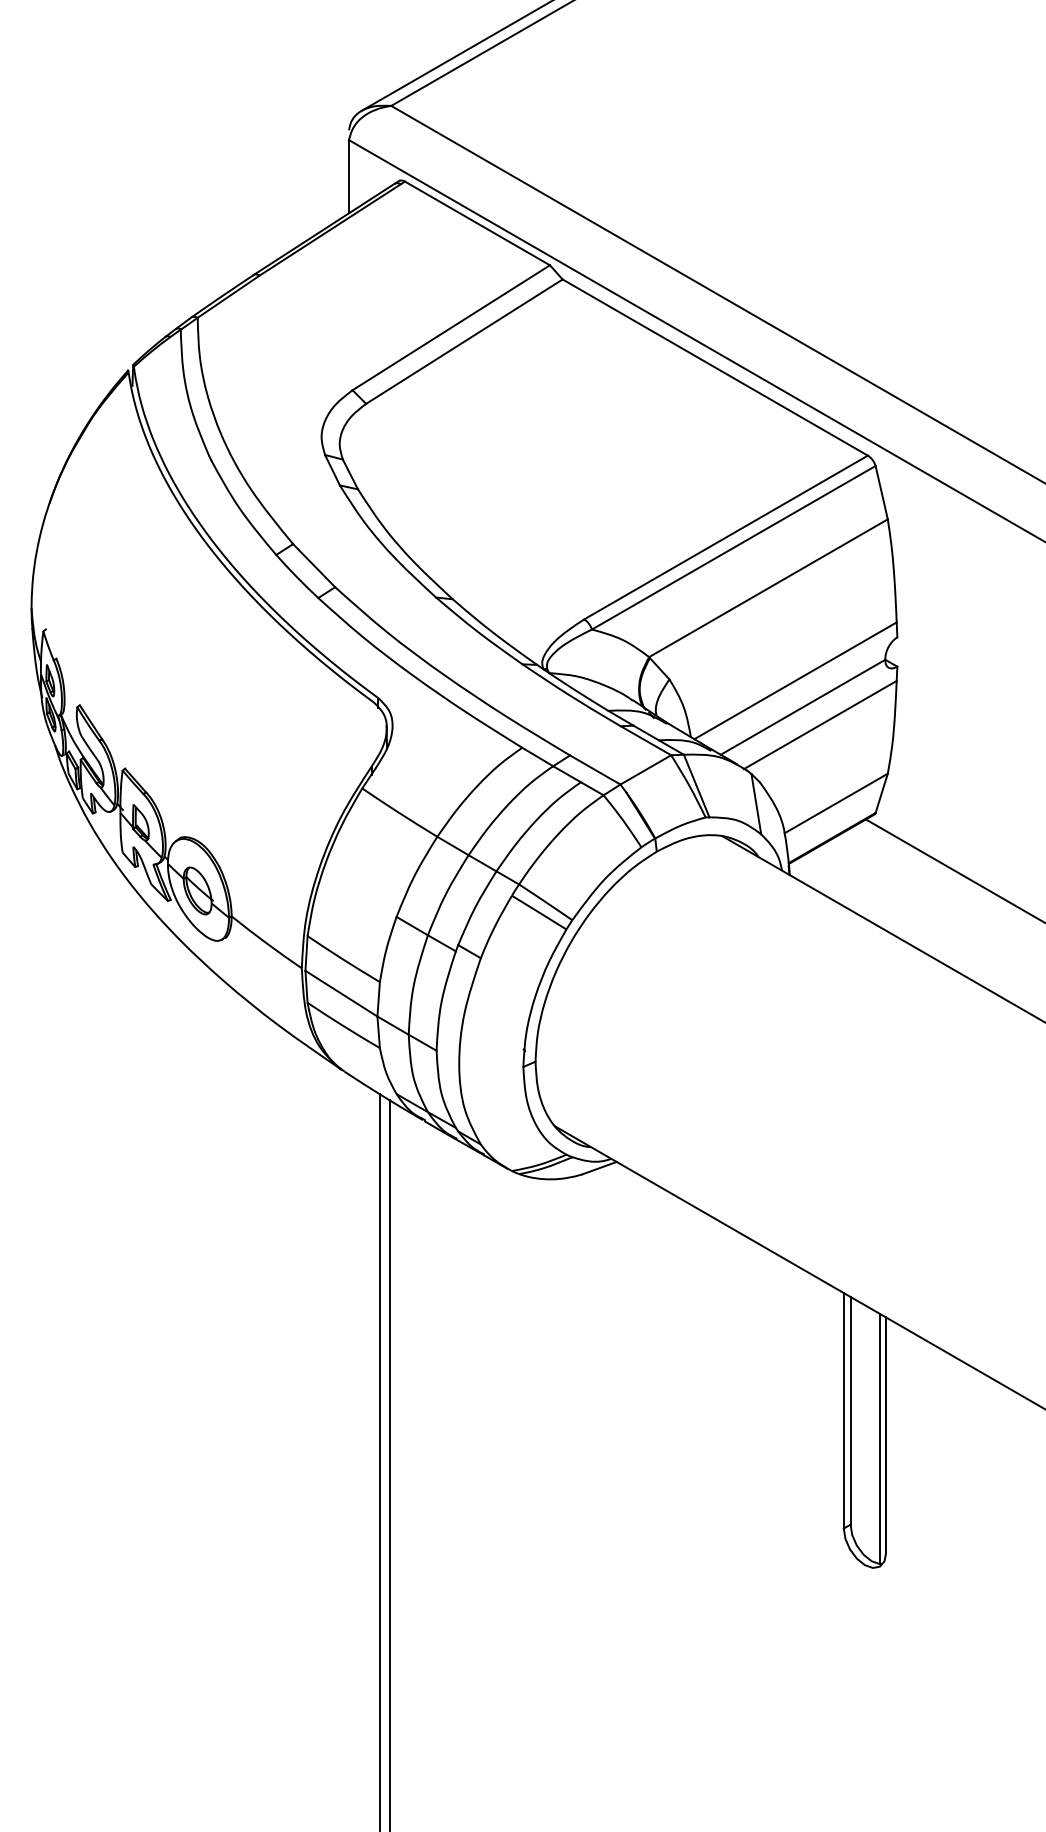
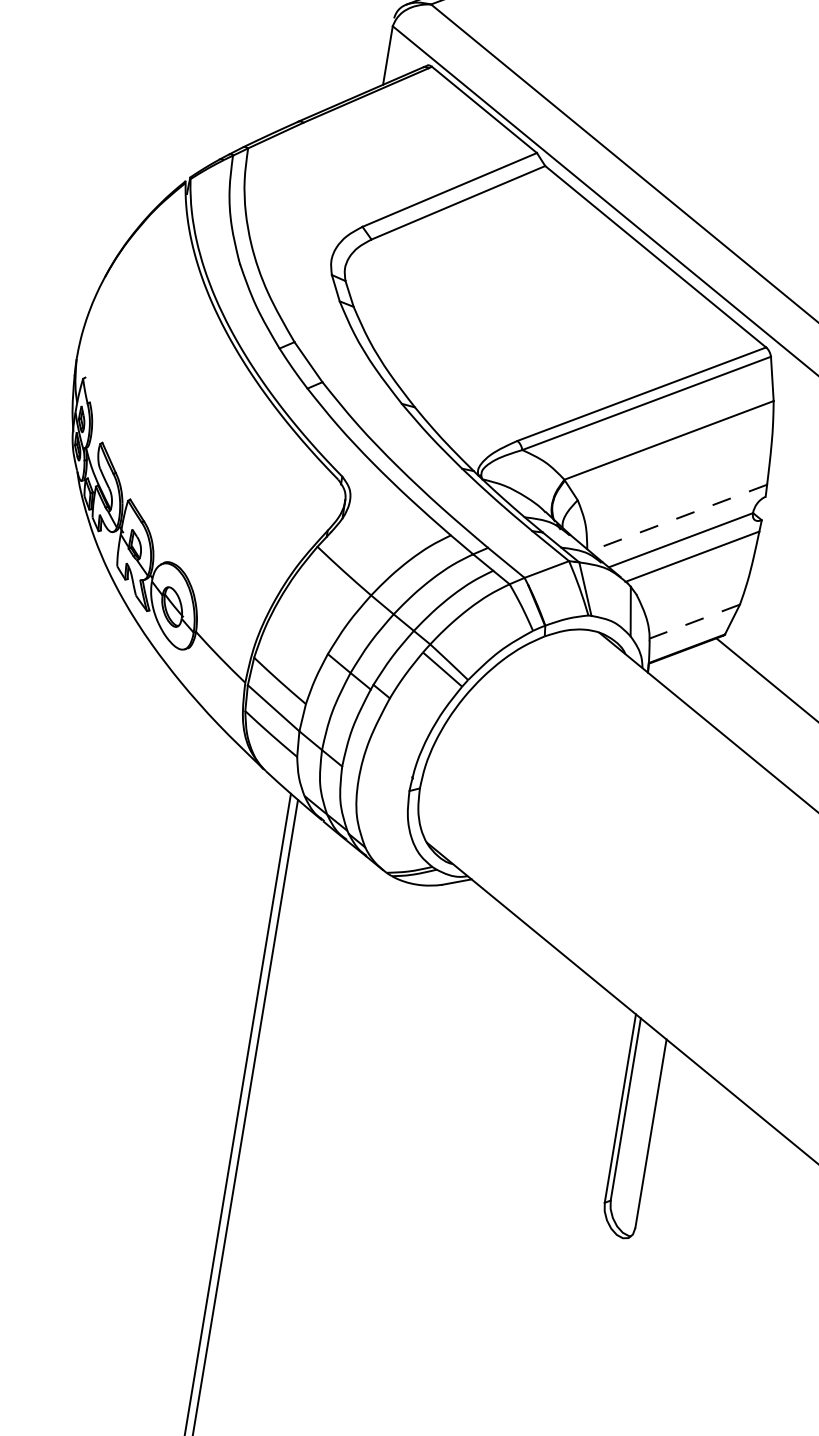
line: (795, 680) -> (678, 517), solid -> dashed
line: (836, 803) -> (694, 621), solid -> dashed
line: (880, 1439) -> (645, 1136), removed

